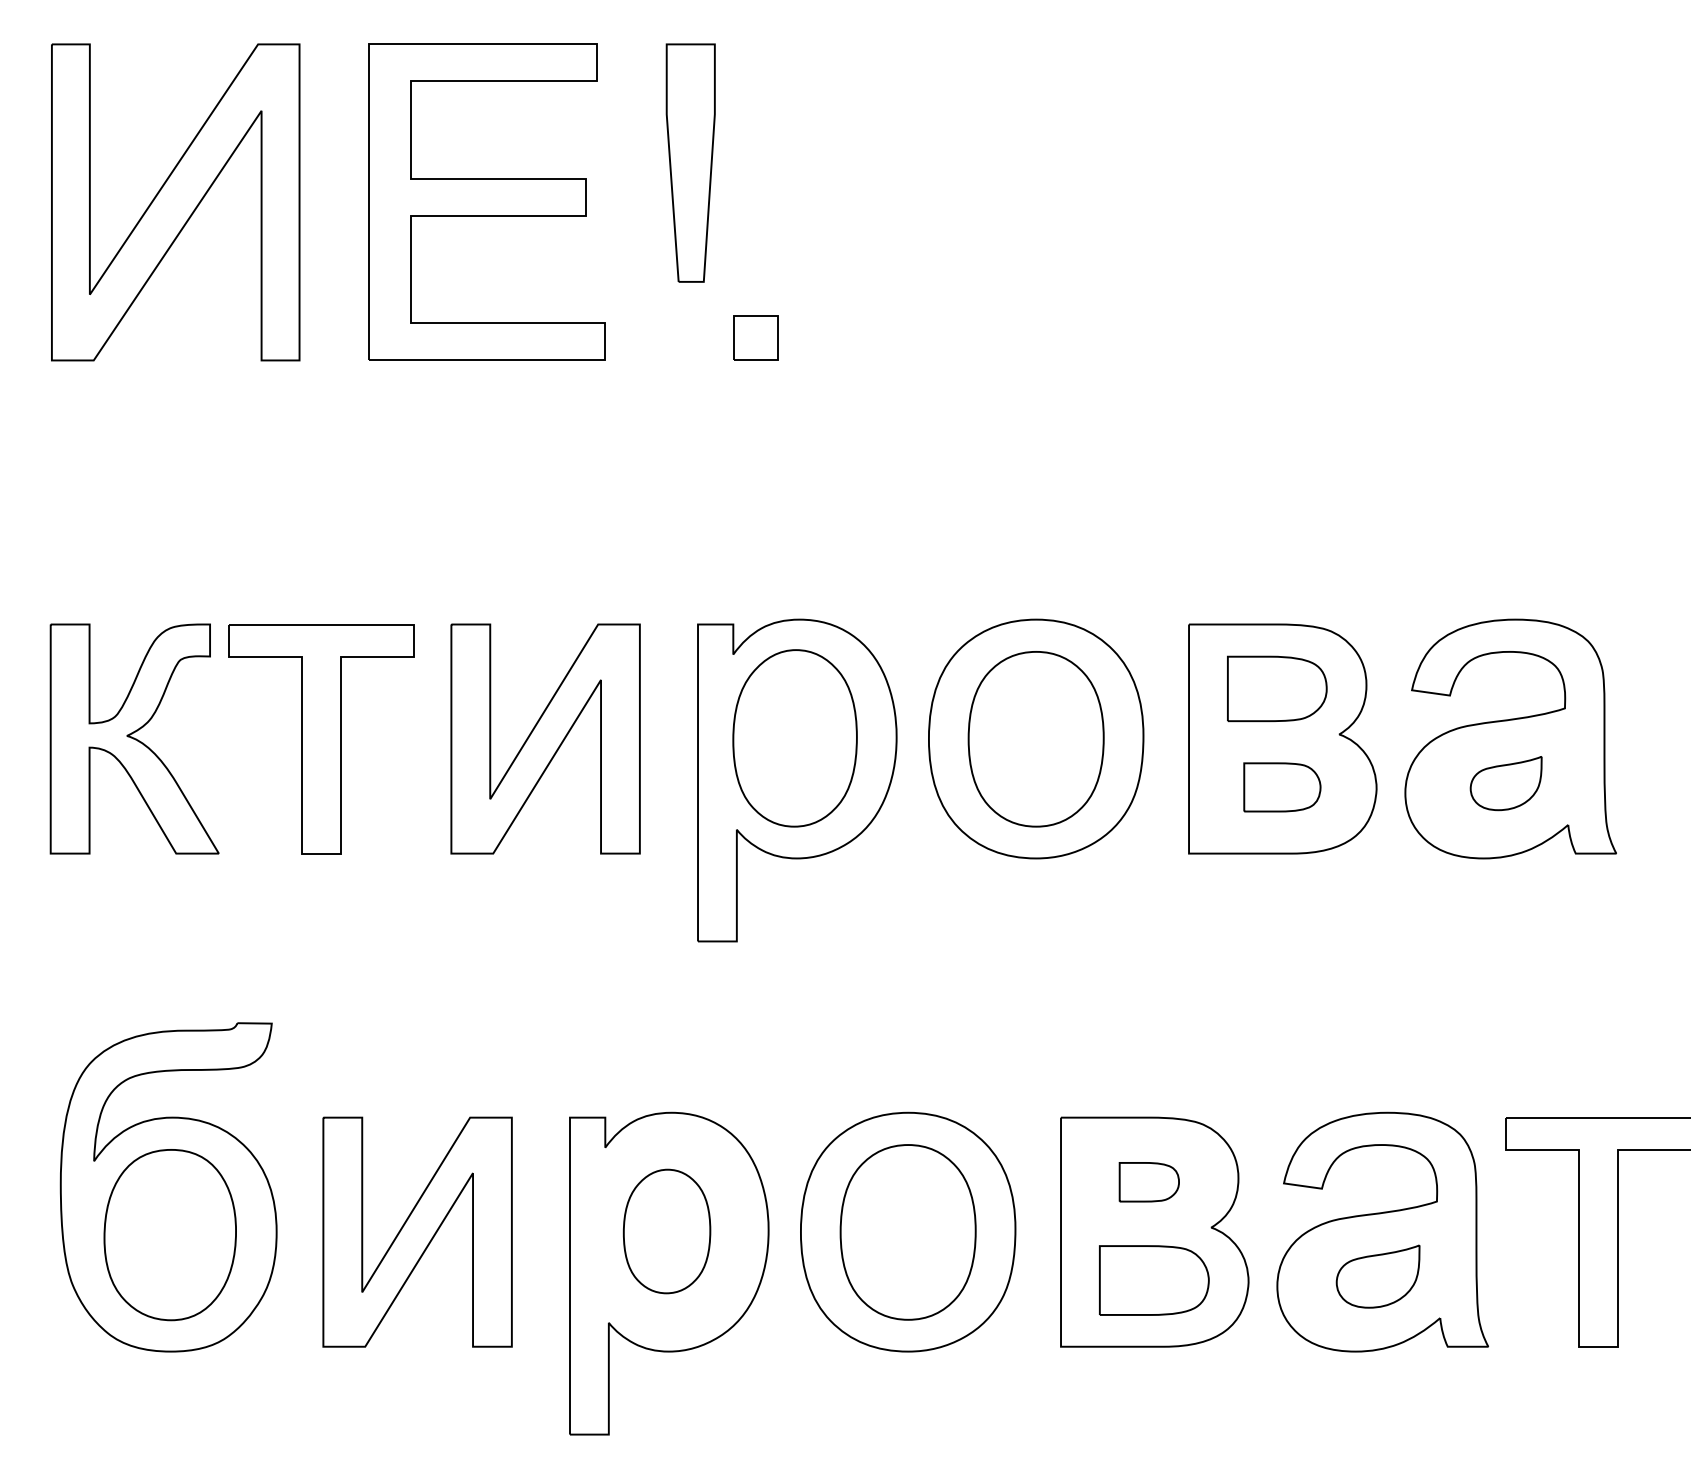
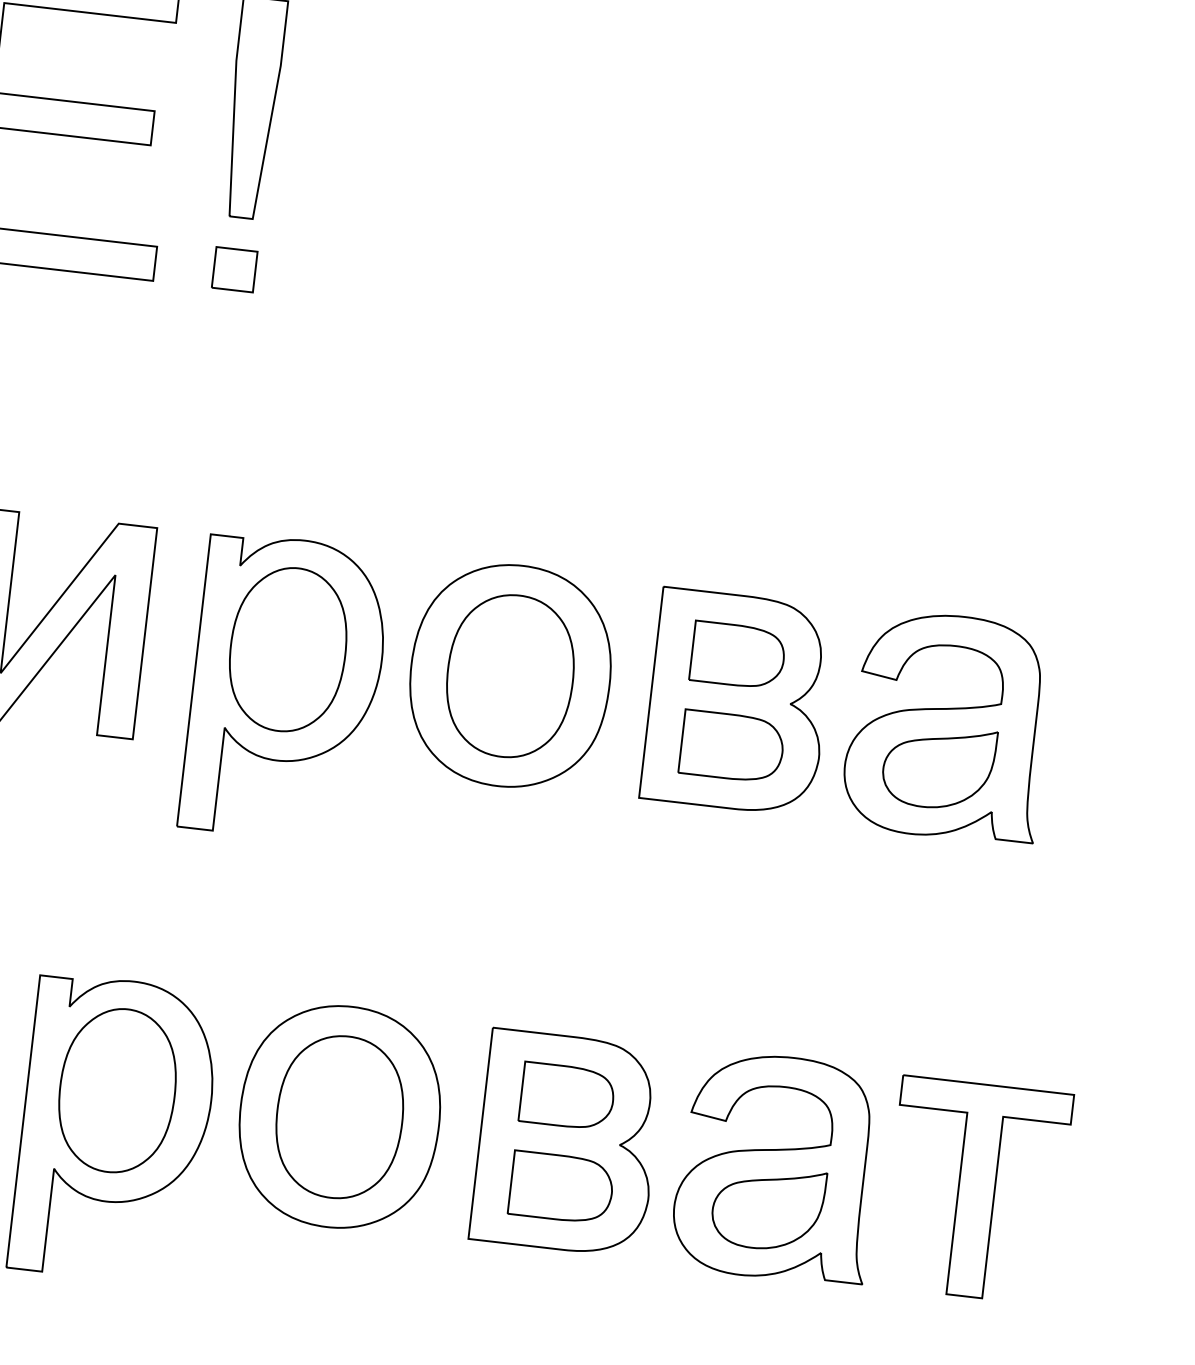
part: (755, 337) -> (234, 268), moved
part: (1506, 783) -> (939, 767), size x1.67
part: (1282, 787) -> (732, 746), size x1.43
part: (1149, 1182) -> (567, 1096), size x1.67
part: (666, 1231) -> (117, 1090), size x1.43
part: (1378, 1276) -> (768, 1208), size x1.43

